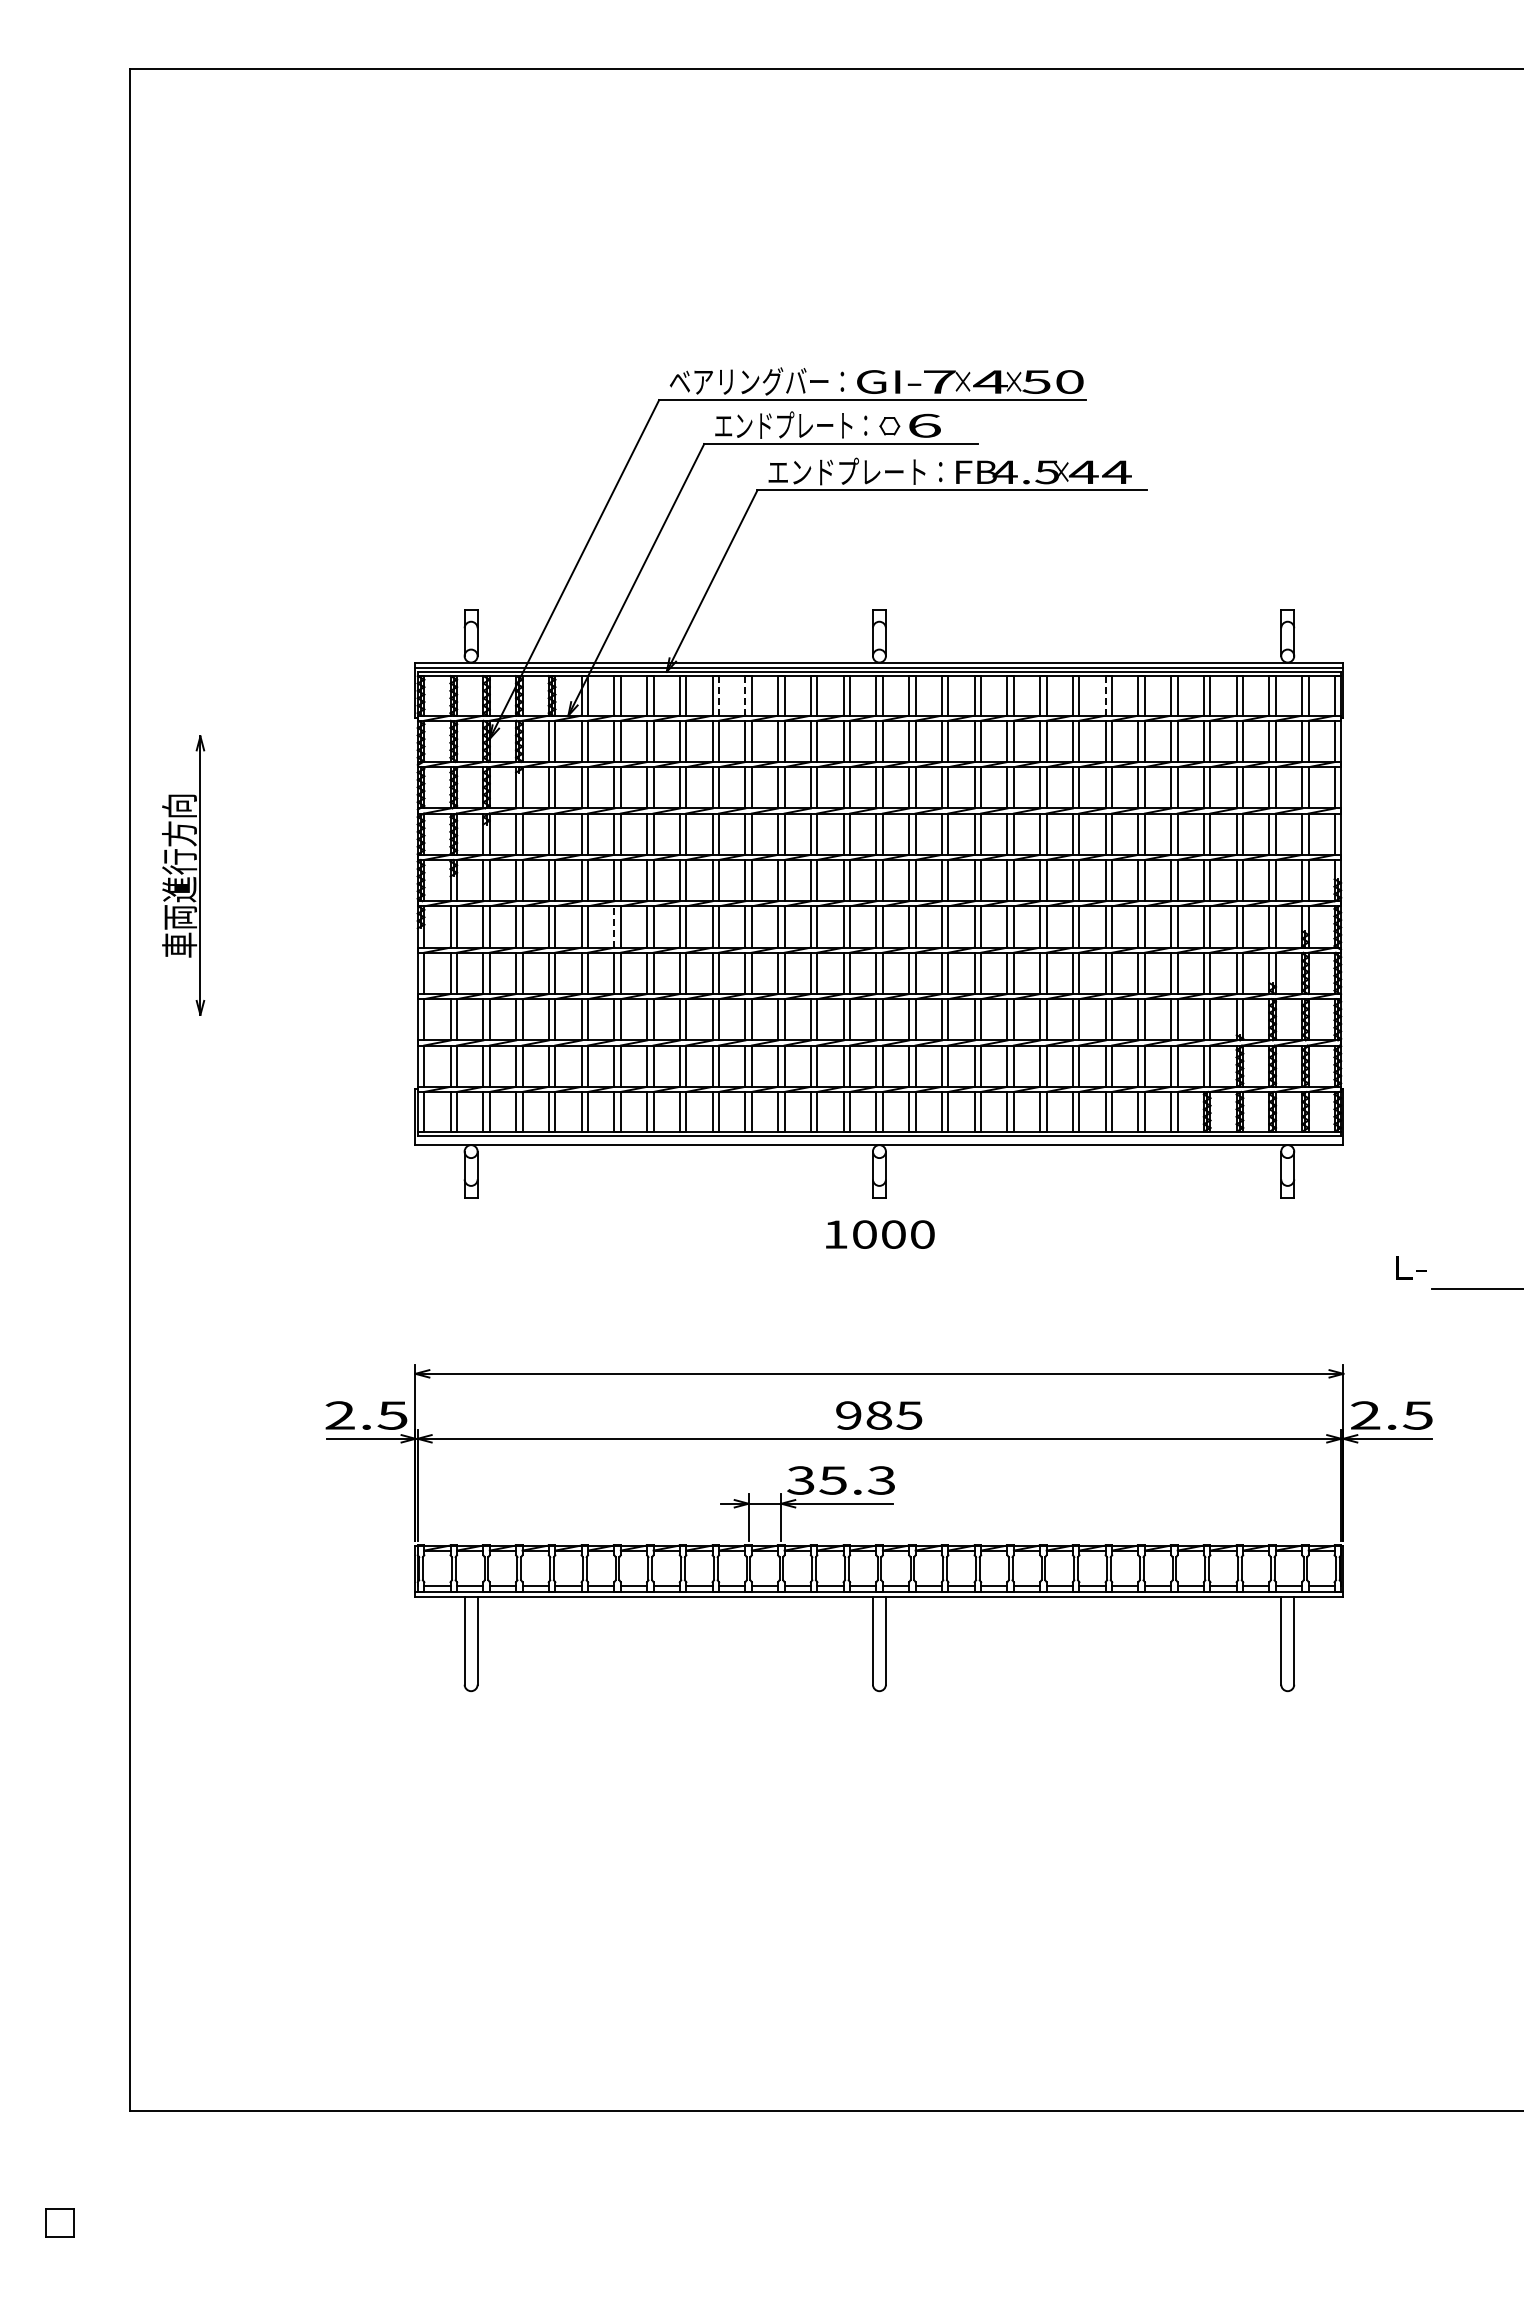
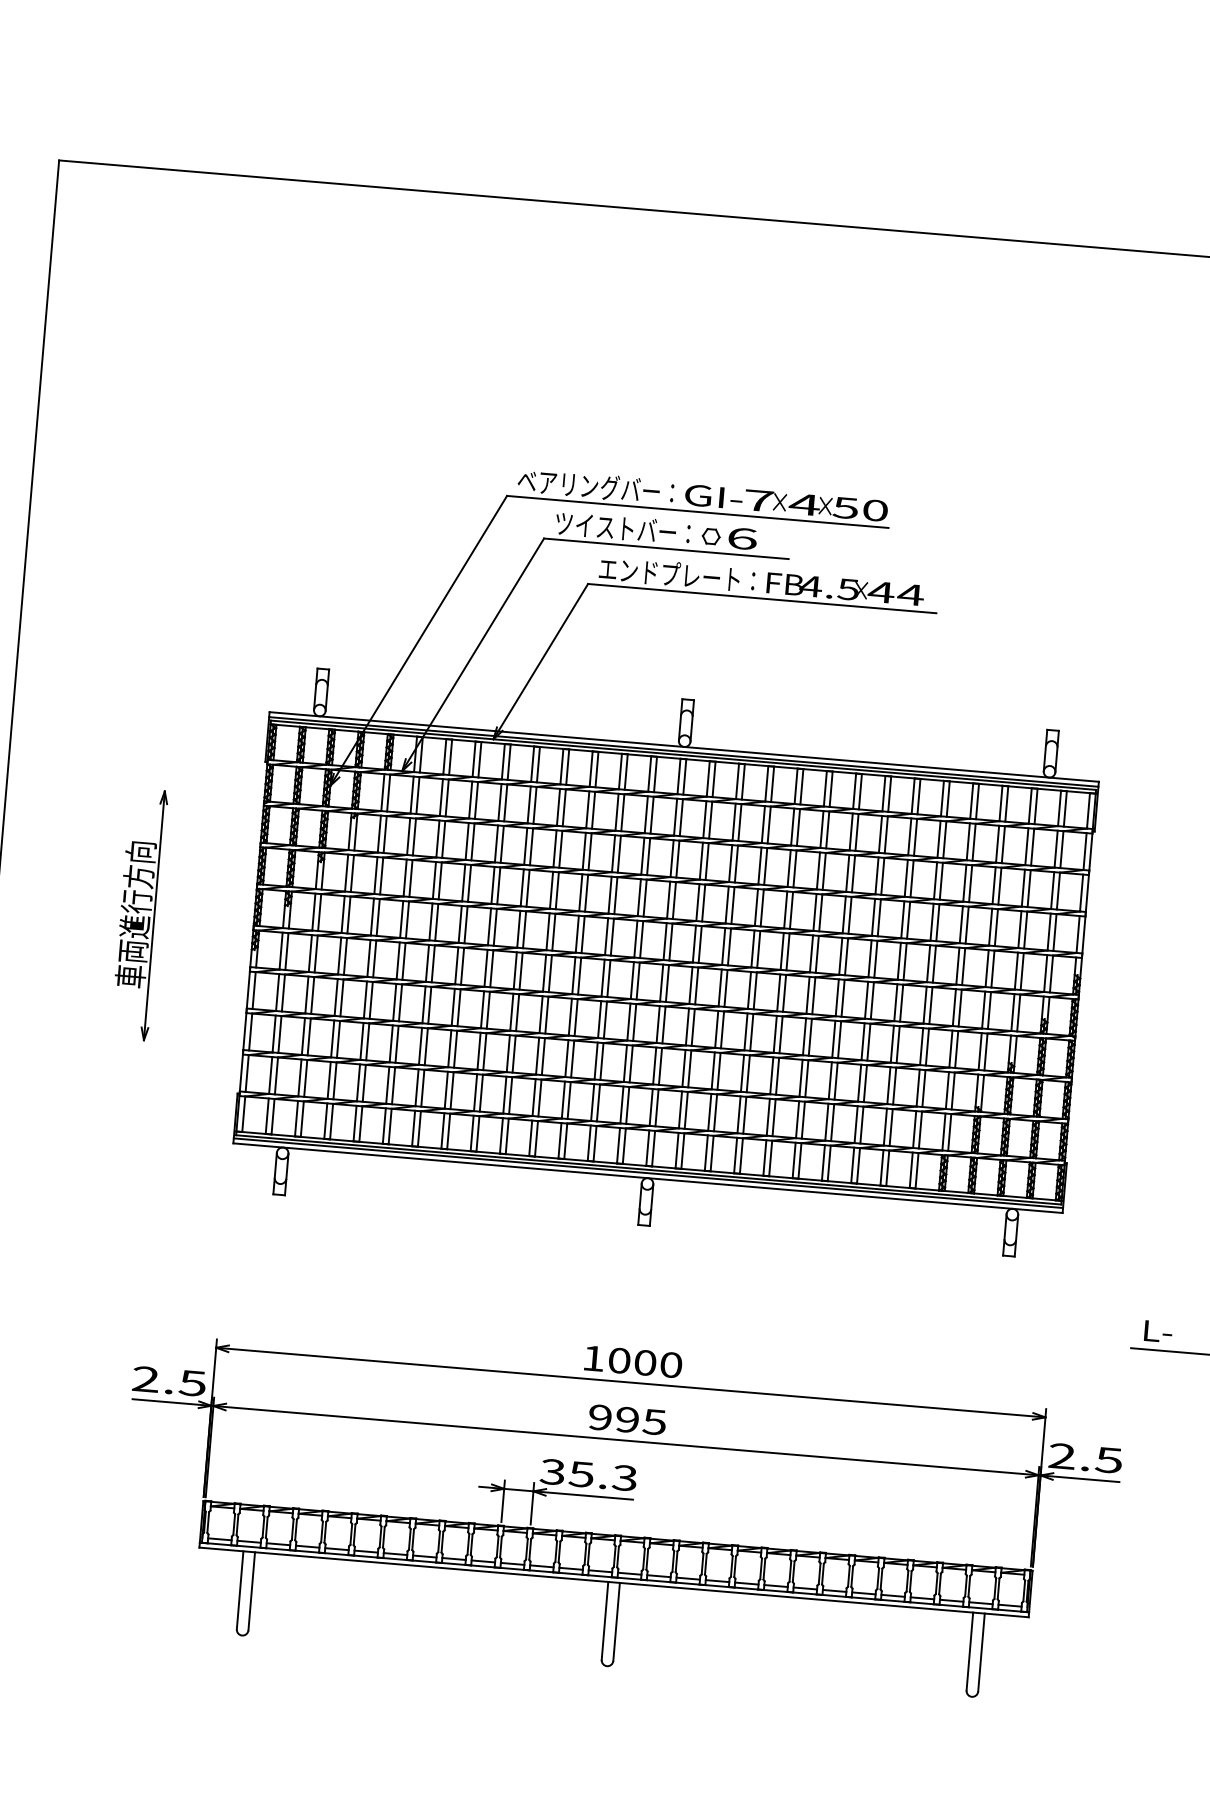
text: (791, 424) -> (623, 527), エンドプレート： -> ツイストバー：
line: (719, 695) -> (538, 764), dashed -> solid
line: (745, 695) -> (562, 766), dashed -> solid
line: (1105, 695) -> (883, 793), dashed -> solid
part: (183, 875) -> (139, 914), moved
line: (614, 927) -> (427, 963), dashed -> solid
line: (879, 1139) -> (648, 1173), added
text: (880, 1234) -> (633, 1361), moved
text: (1411, 1267) -> (1159, 1331), moved
text: (879, 1415) -> (627, 1419), 985 -> 995

